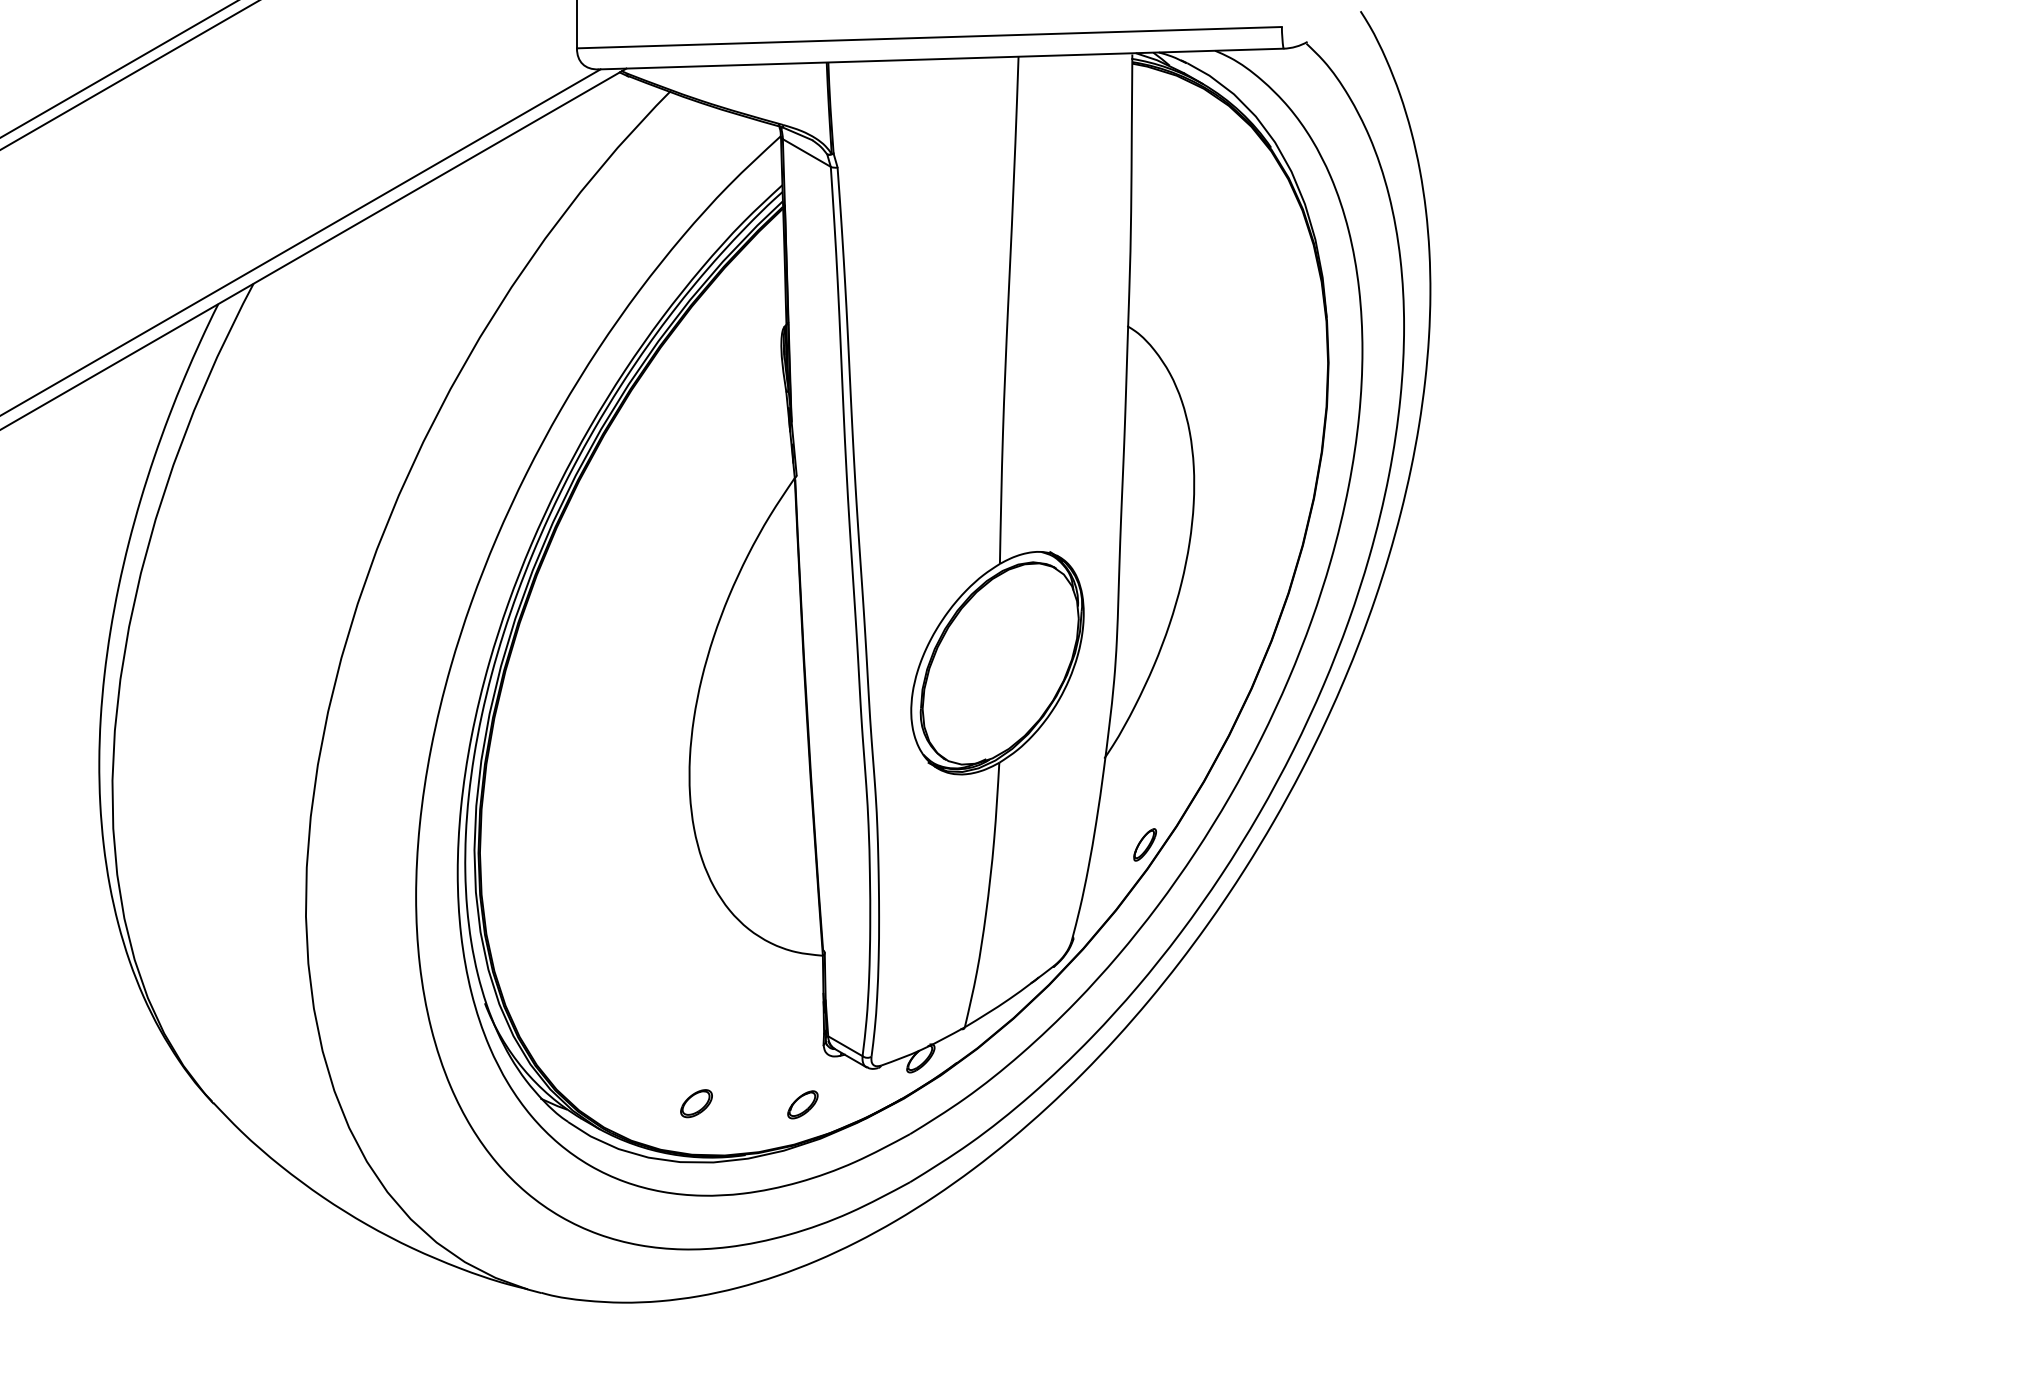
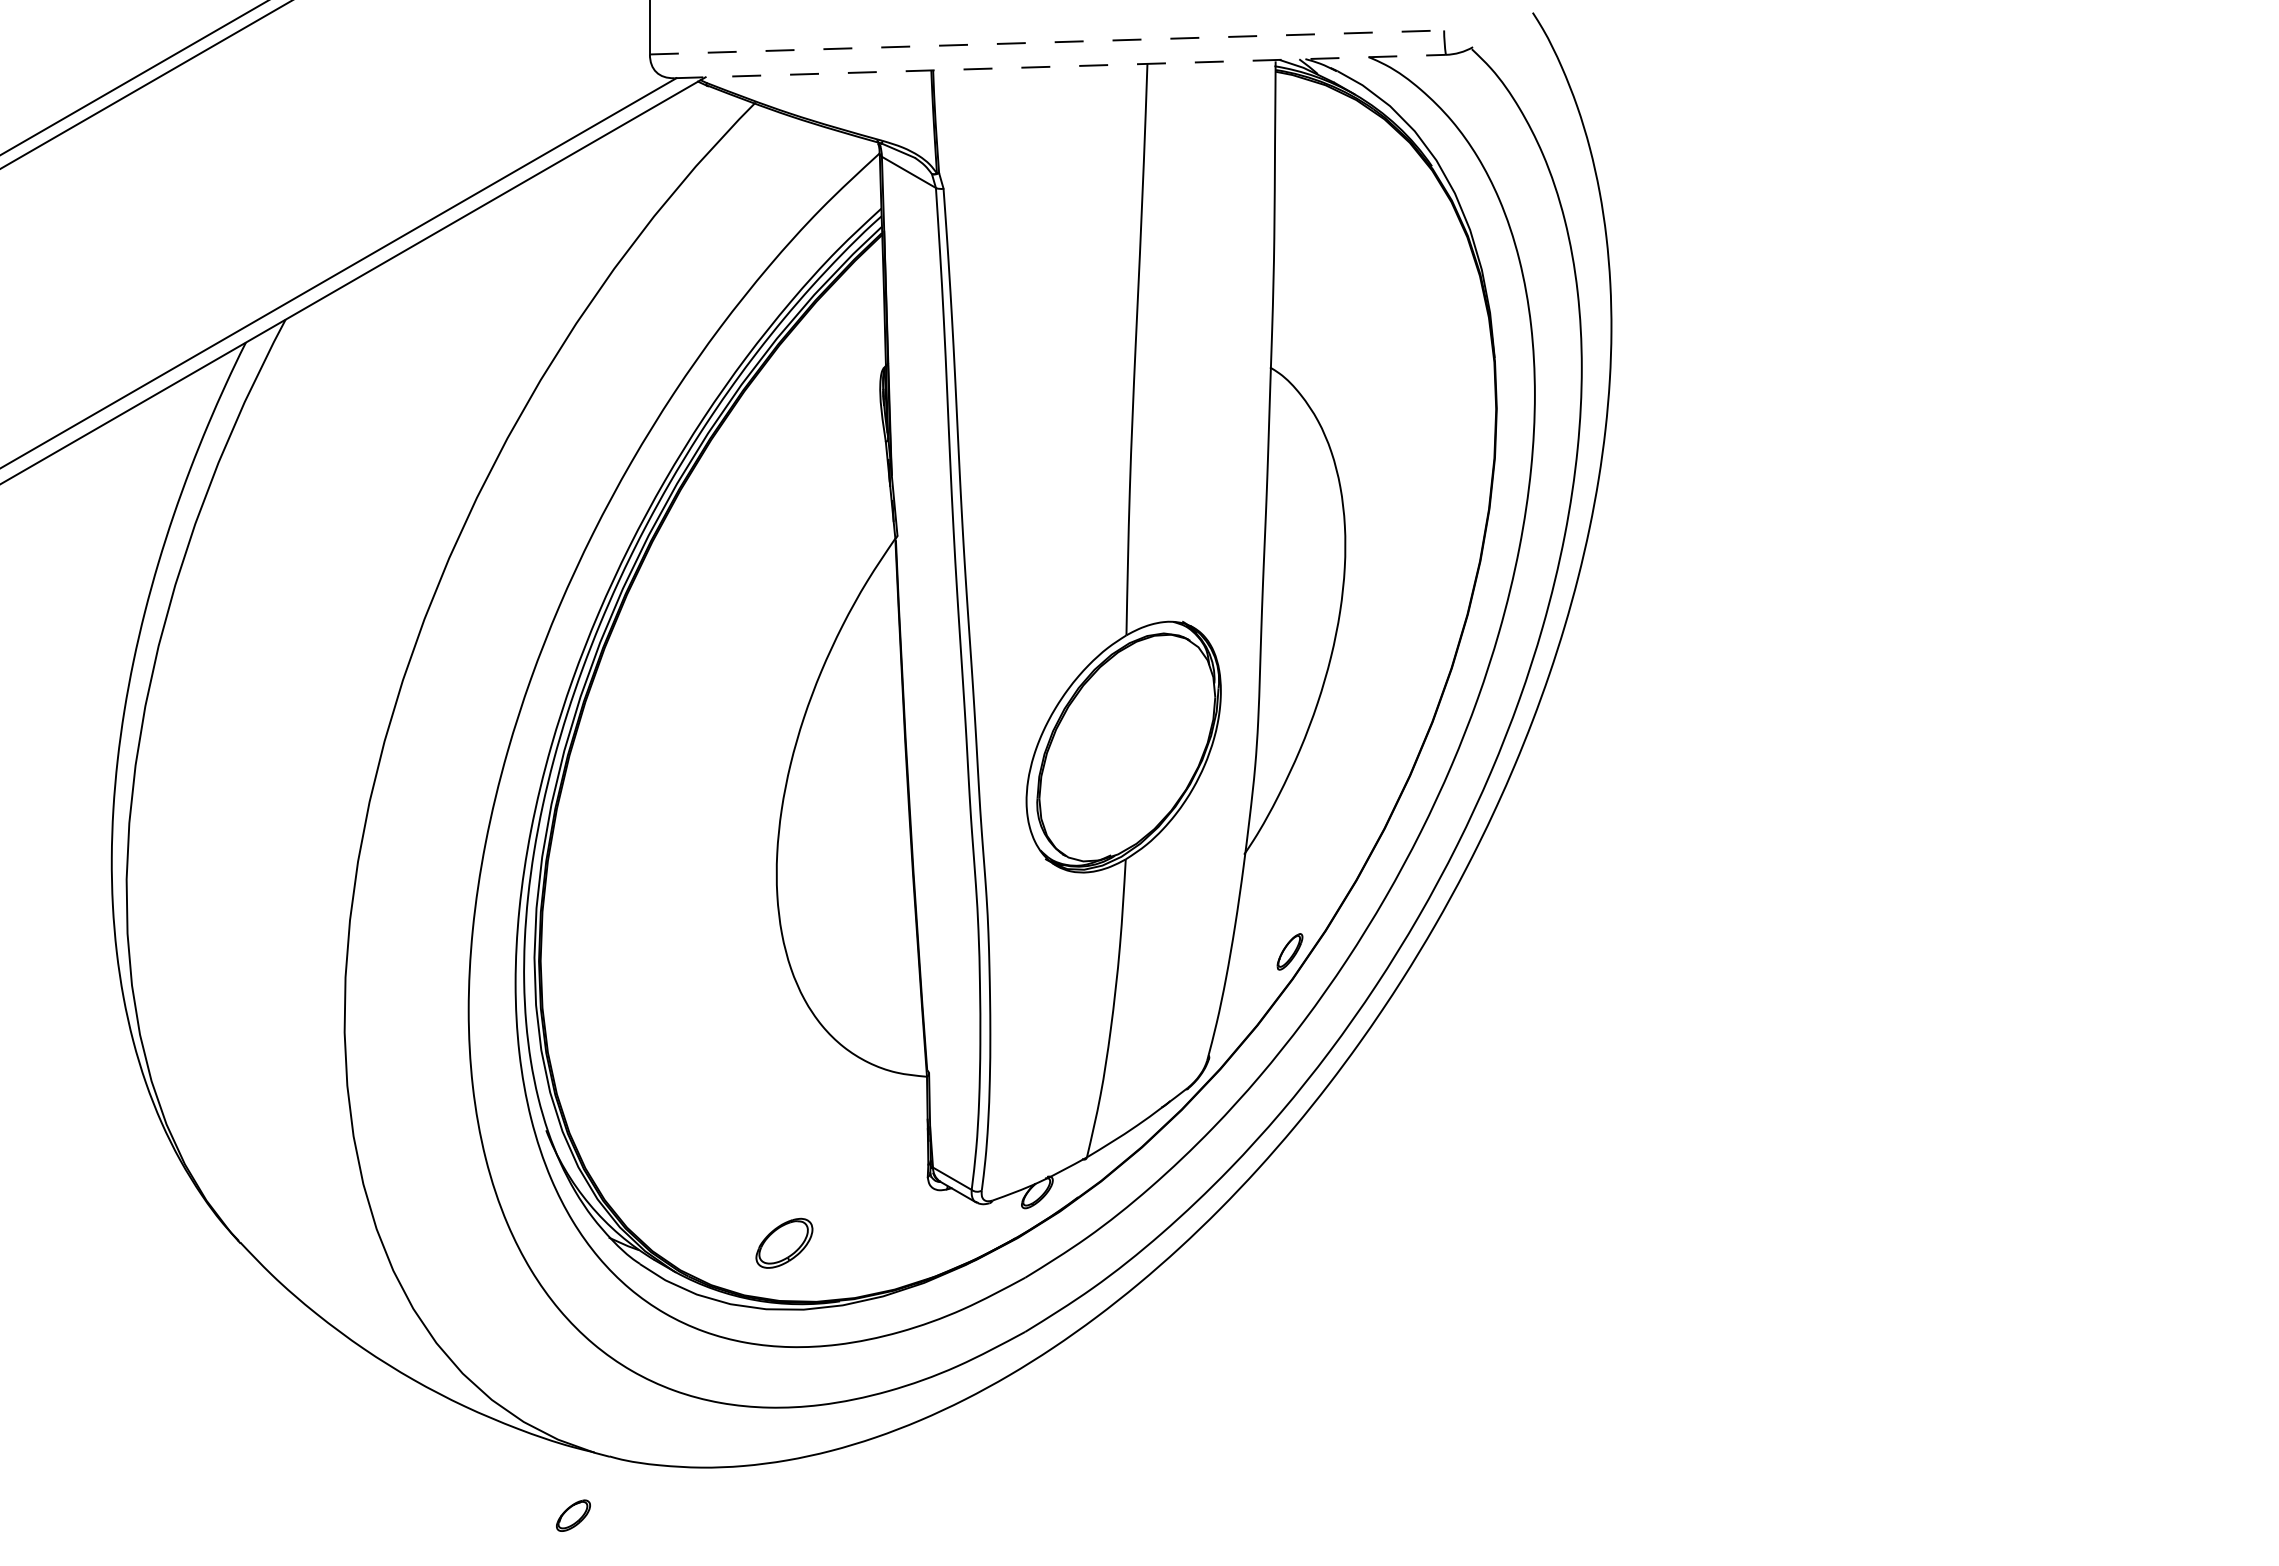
line: (929, 37) -> (1047, 42), solid -> dashed
line: (941, 59) -> (1060, 66), solid -> dashed
part: (696, 1103) -> (784, 1243), size x1.6
part: (802, 1104) -> (573, 1515), moved

